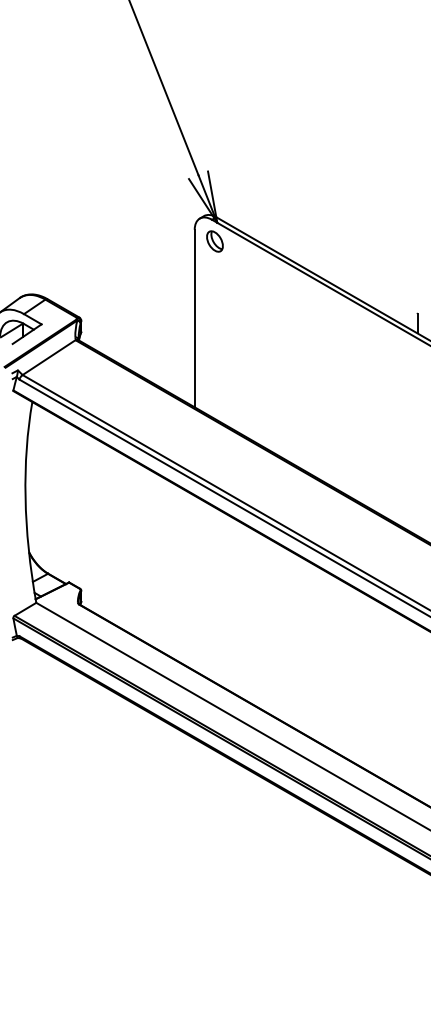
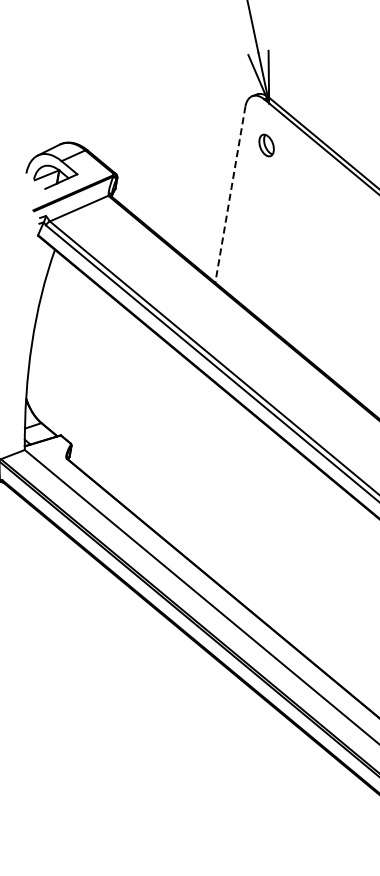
part: (214, 241) -> (266, 145), moved
line: (194, 318) -> (230, 194), solid -> dashed

